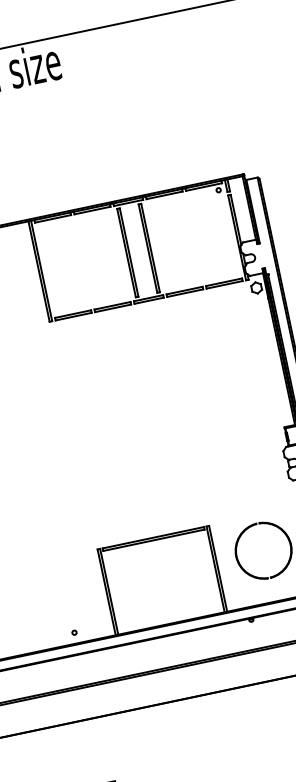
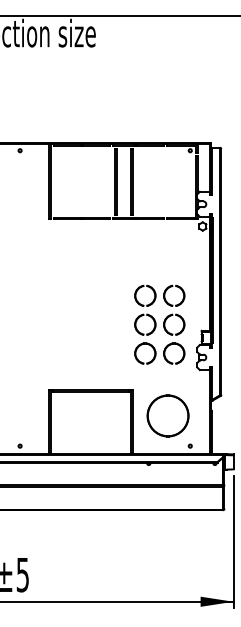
part: (226, 431) -> (159, 324), added

